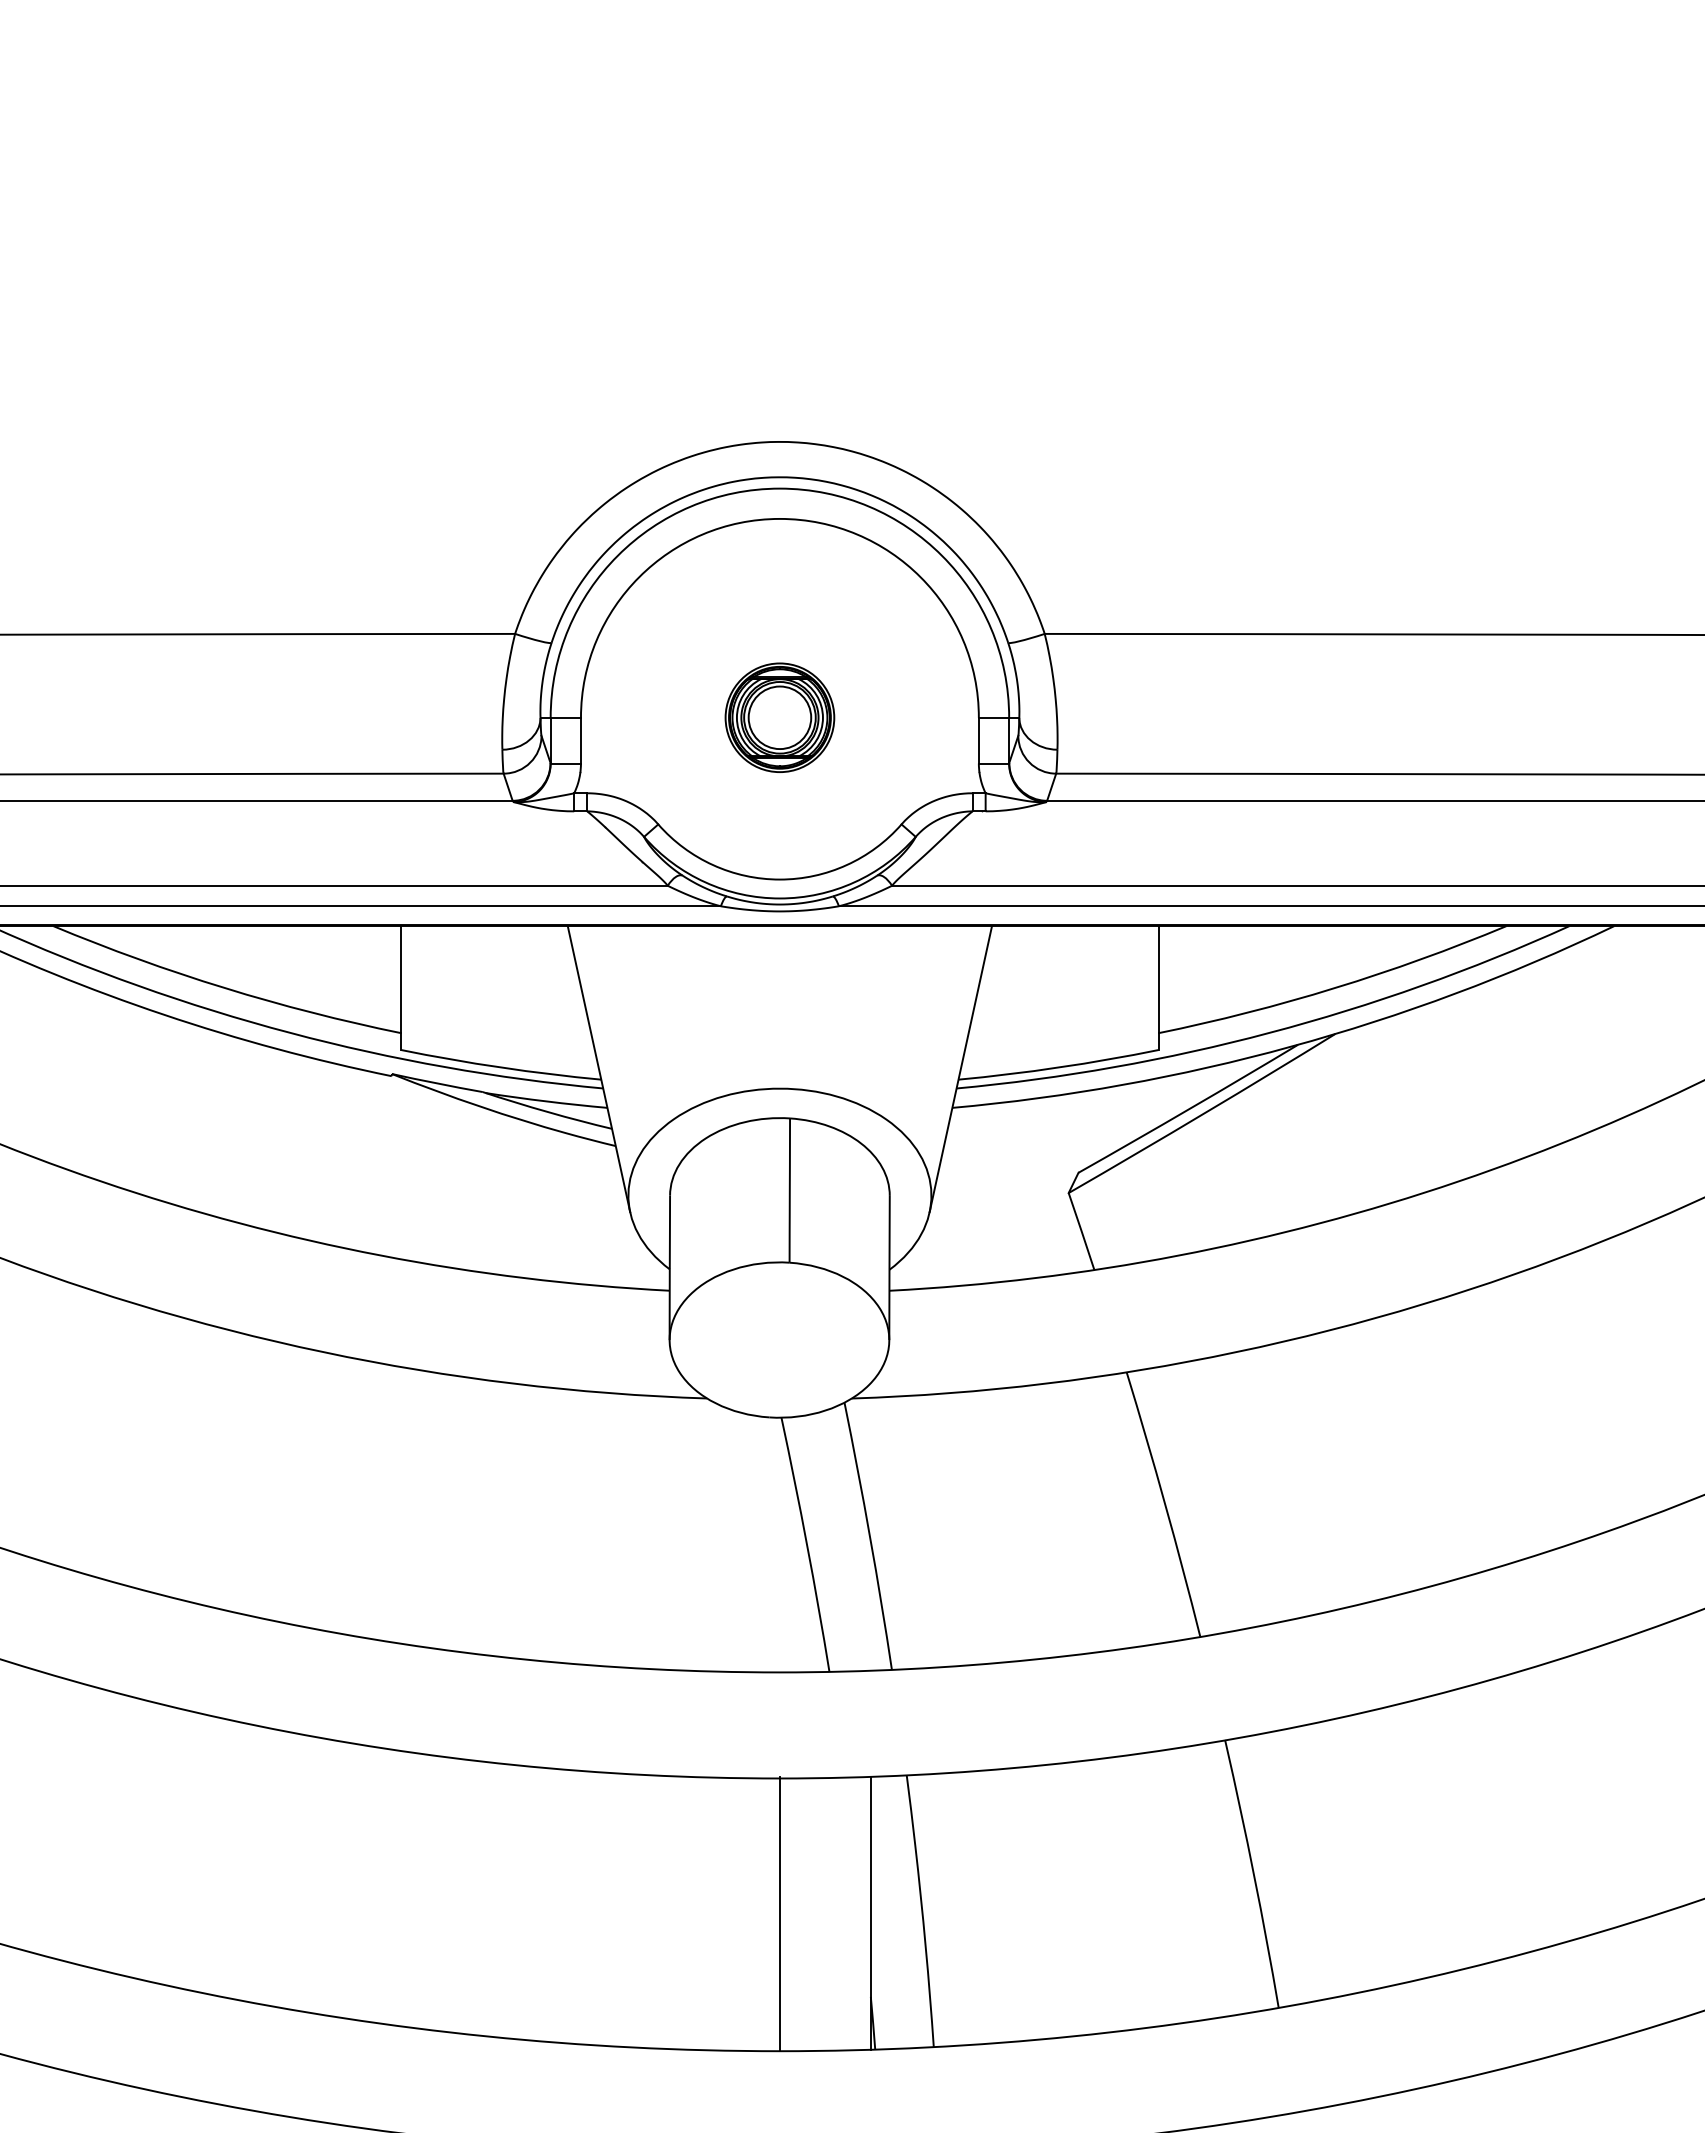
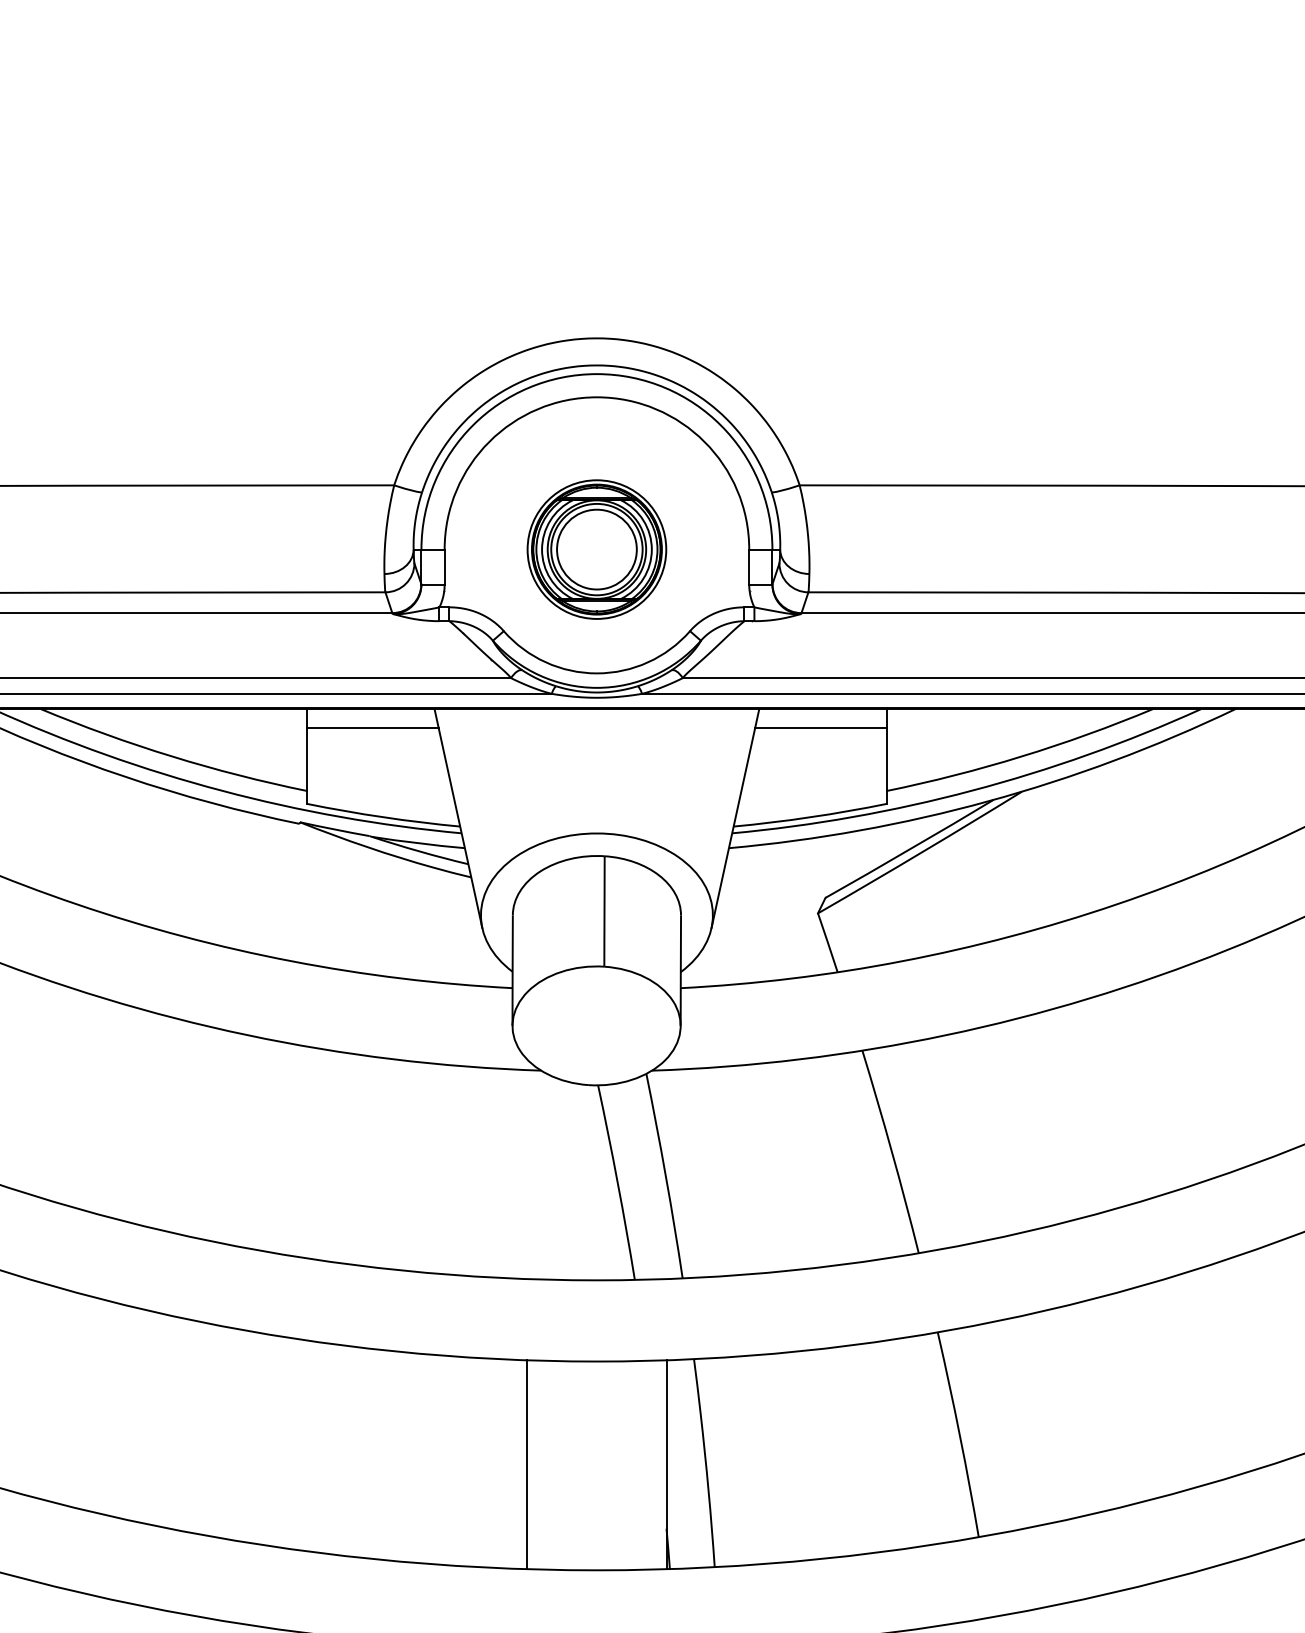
part: (779, 717) -> (596, 549), size x1.67
line: (486, 950) -> (372, 727), added
line: (1071, 950) -> (820, 727), added
line: (780, 1912) -> (527, 1464), moved

